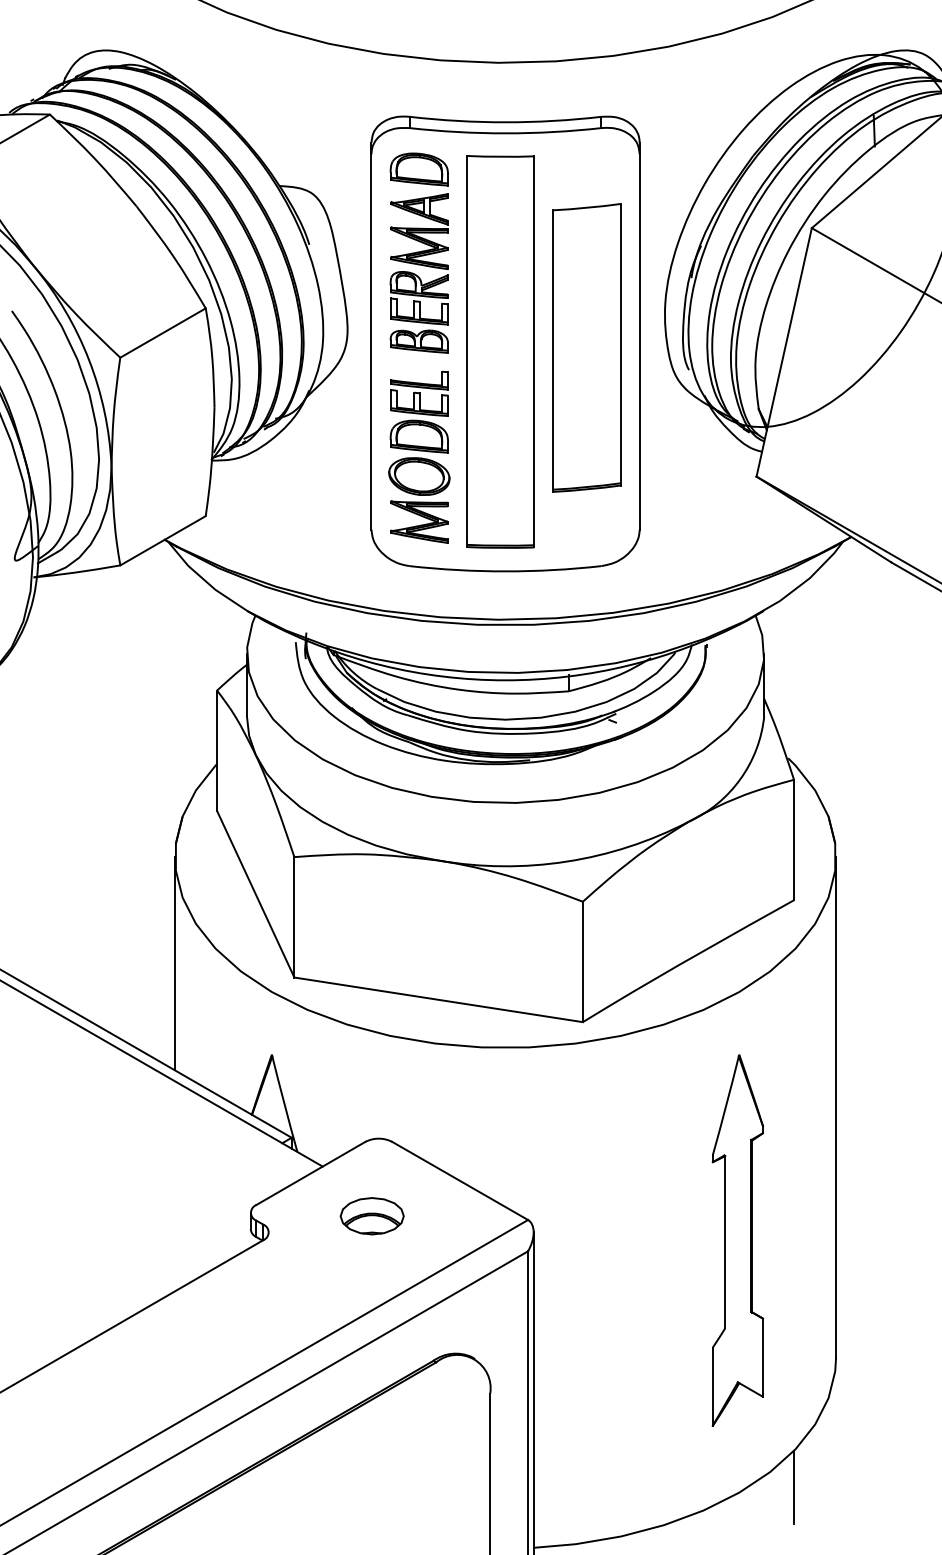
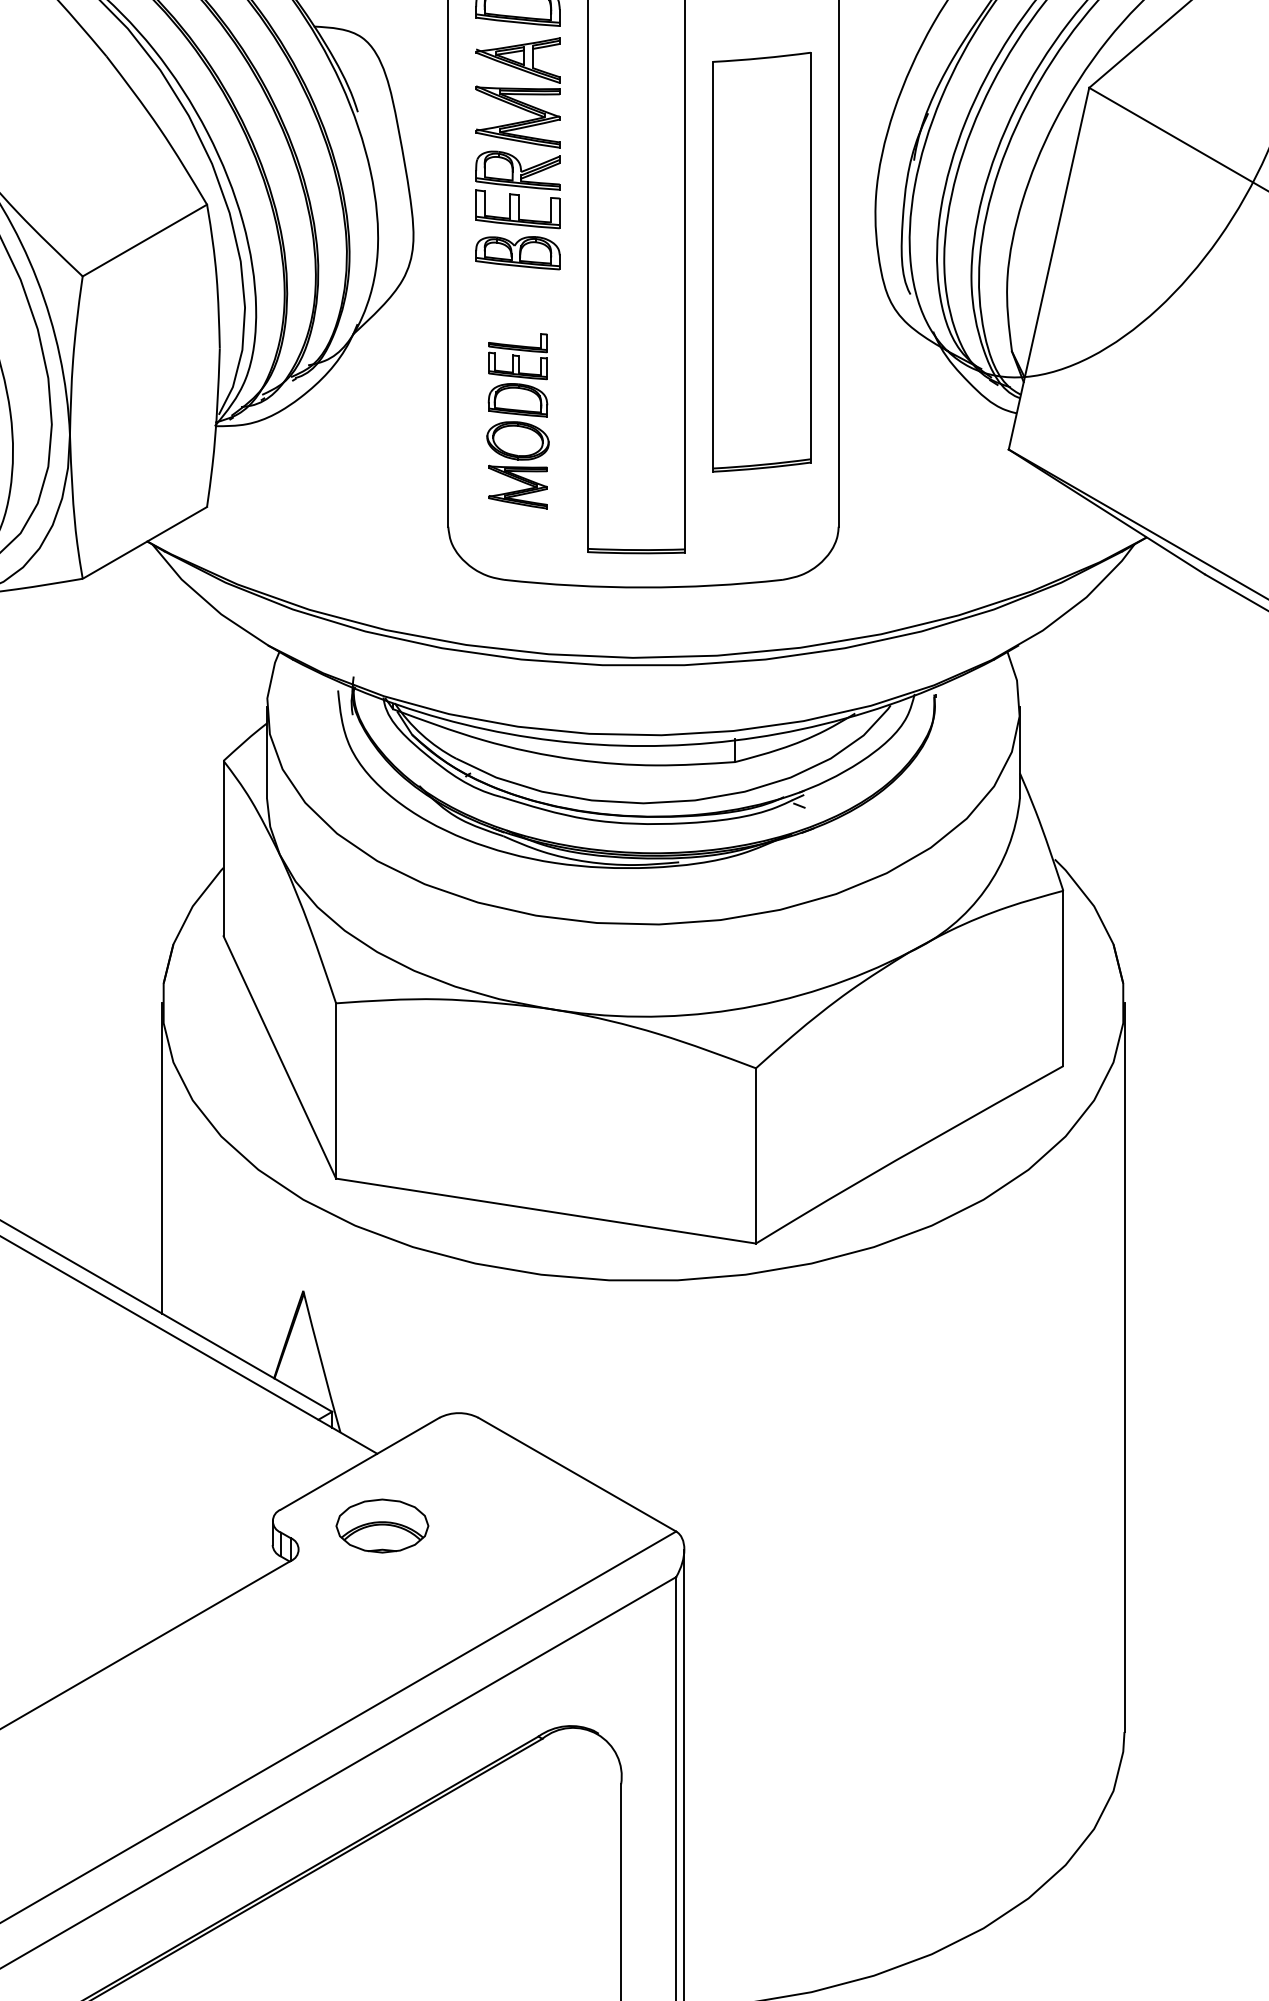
part: (419, 456) -> (518, 420), size x0.7
part: (371, 1216) -> (381, 1526), moved
part: (737, 1240) -> (981, 1561), removed
line: (794, 1487) -> (1063, 1920), removed

